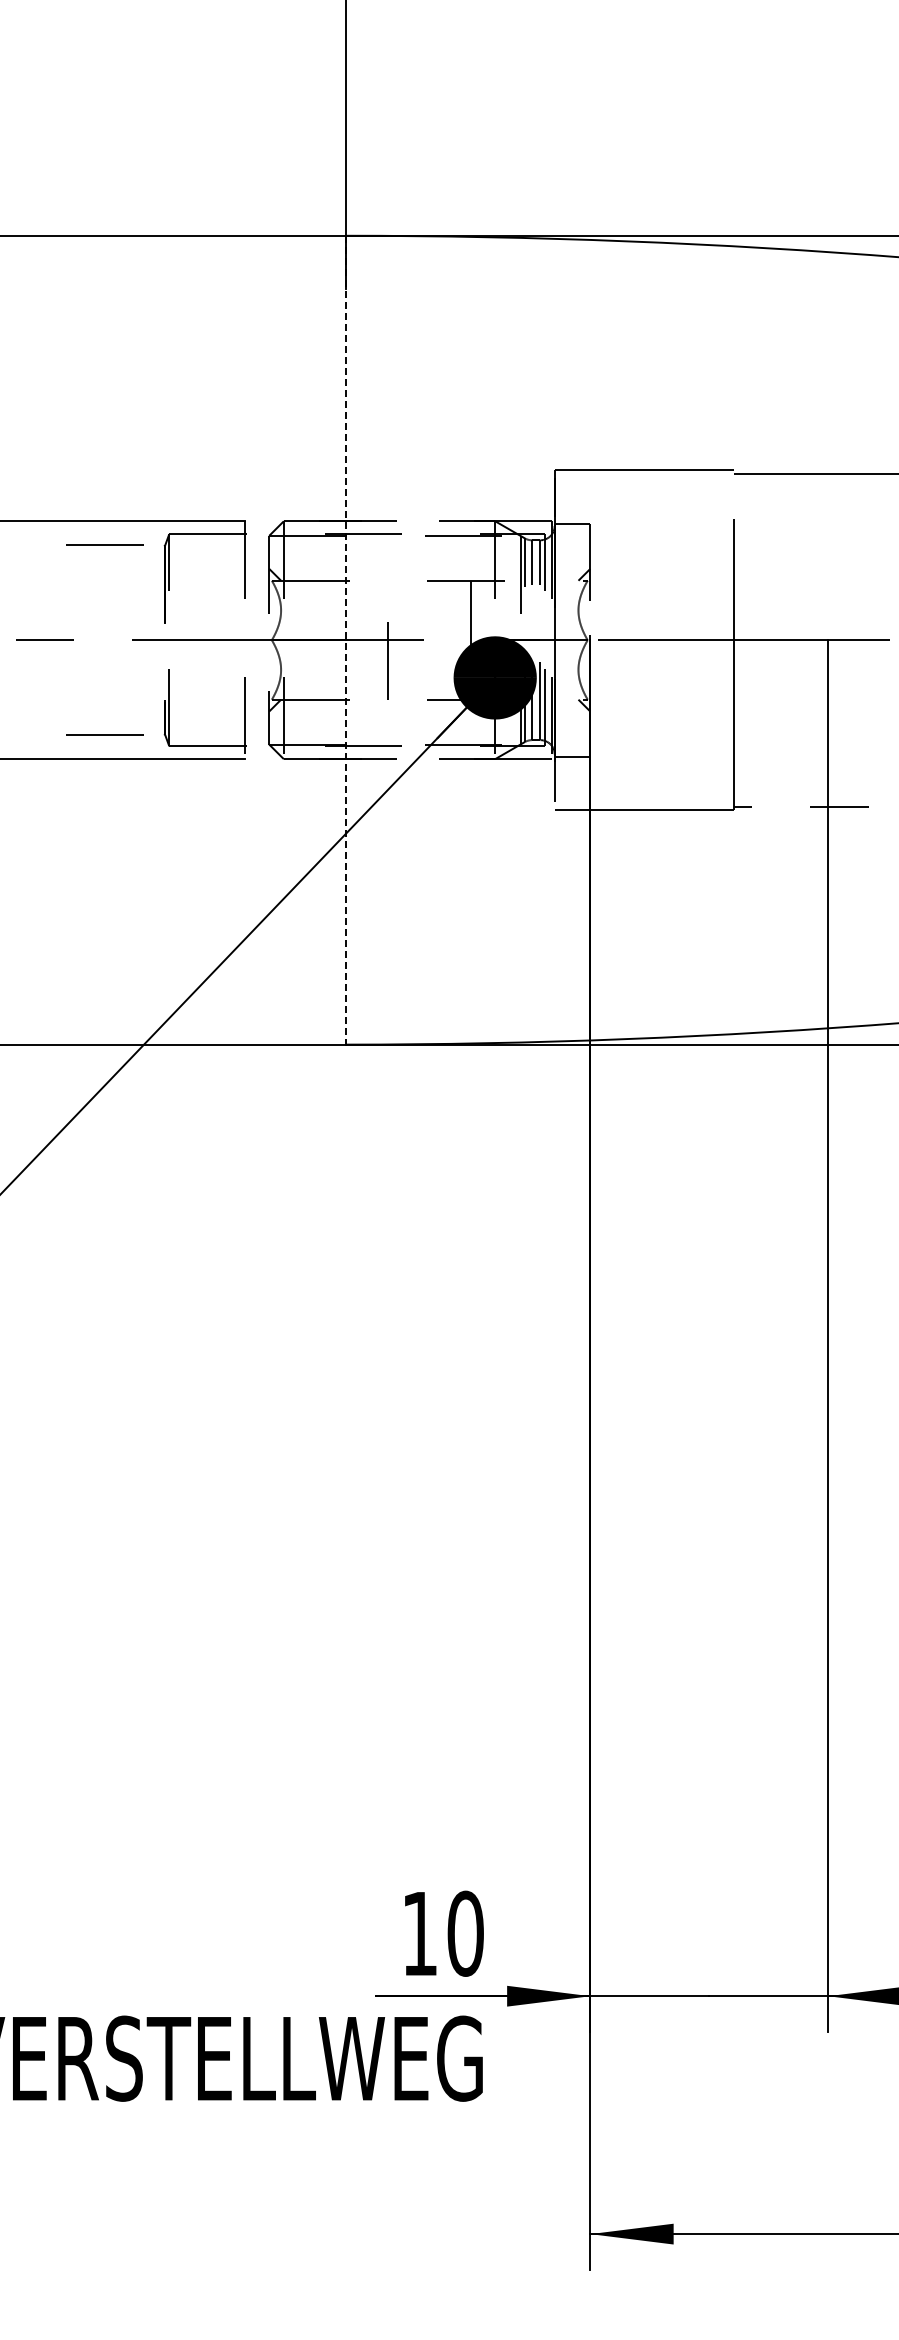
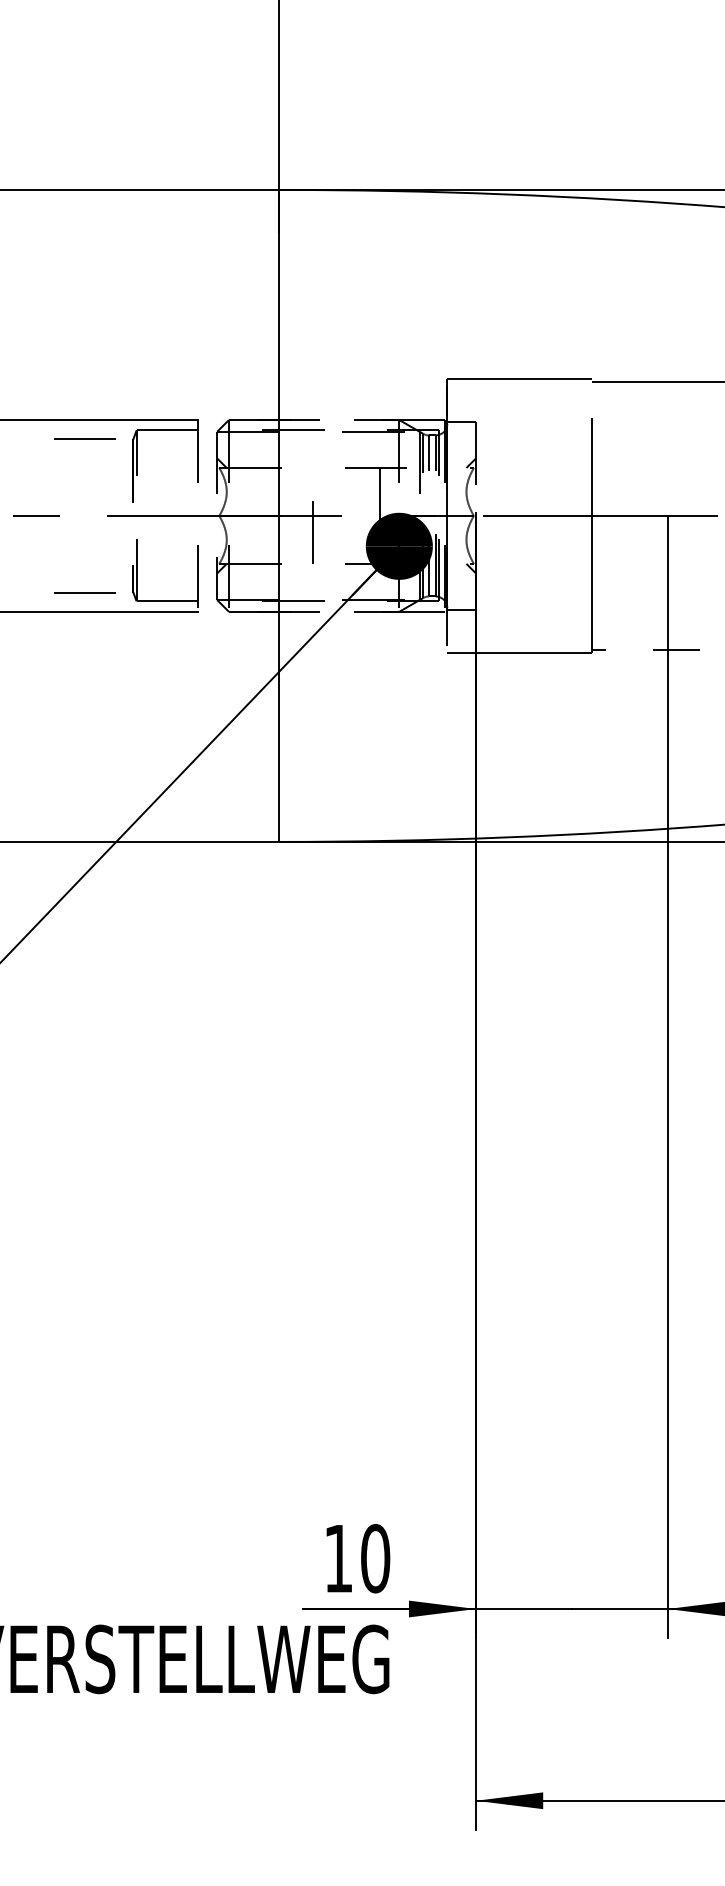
line: (346, 640) -> (279, 516), dashed -> solid

